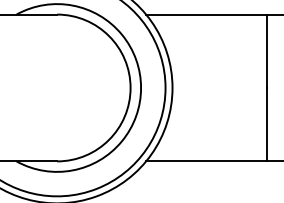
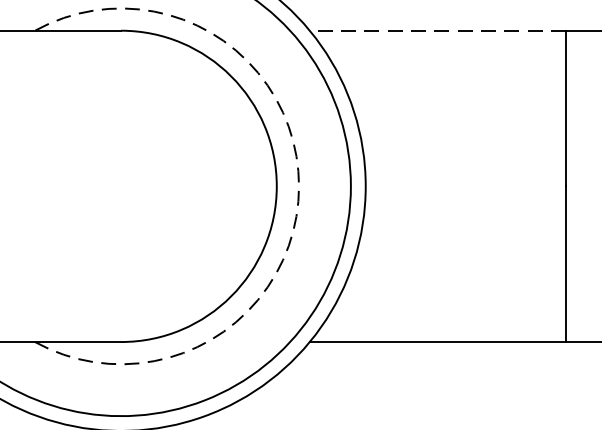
line: (206, 14) -> (437, 30), solid -> dashed
arc: (141, 88) -> (299, 187), solid -> dashed

